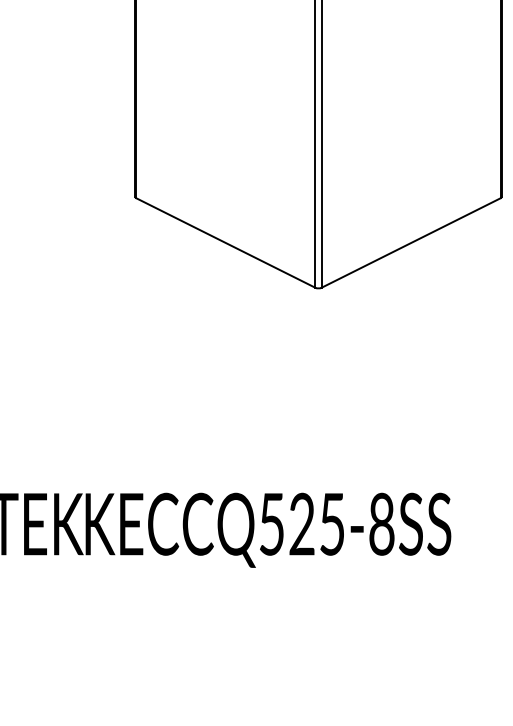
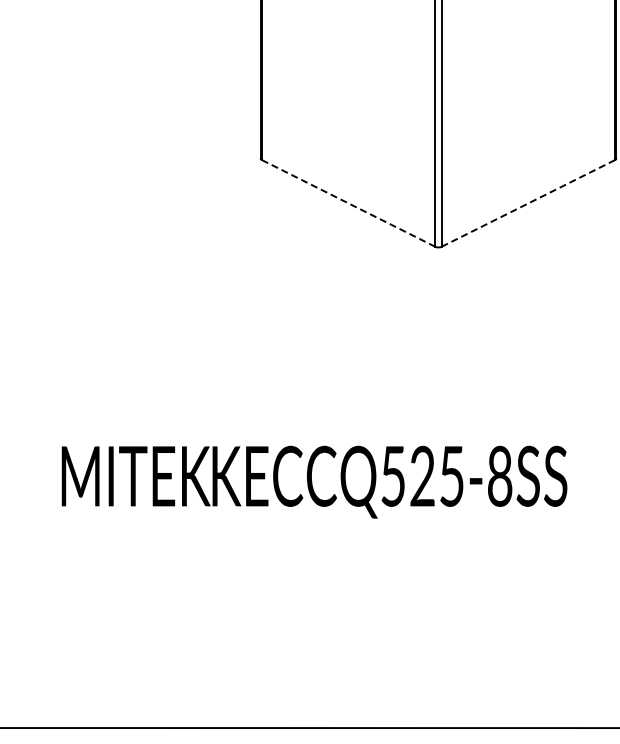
line: (225, 243) -> (348, 203), solid -> dashed
line: (411, 243) -> (528, 203), solid -> dashed

